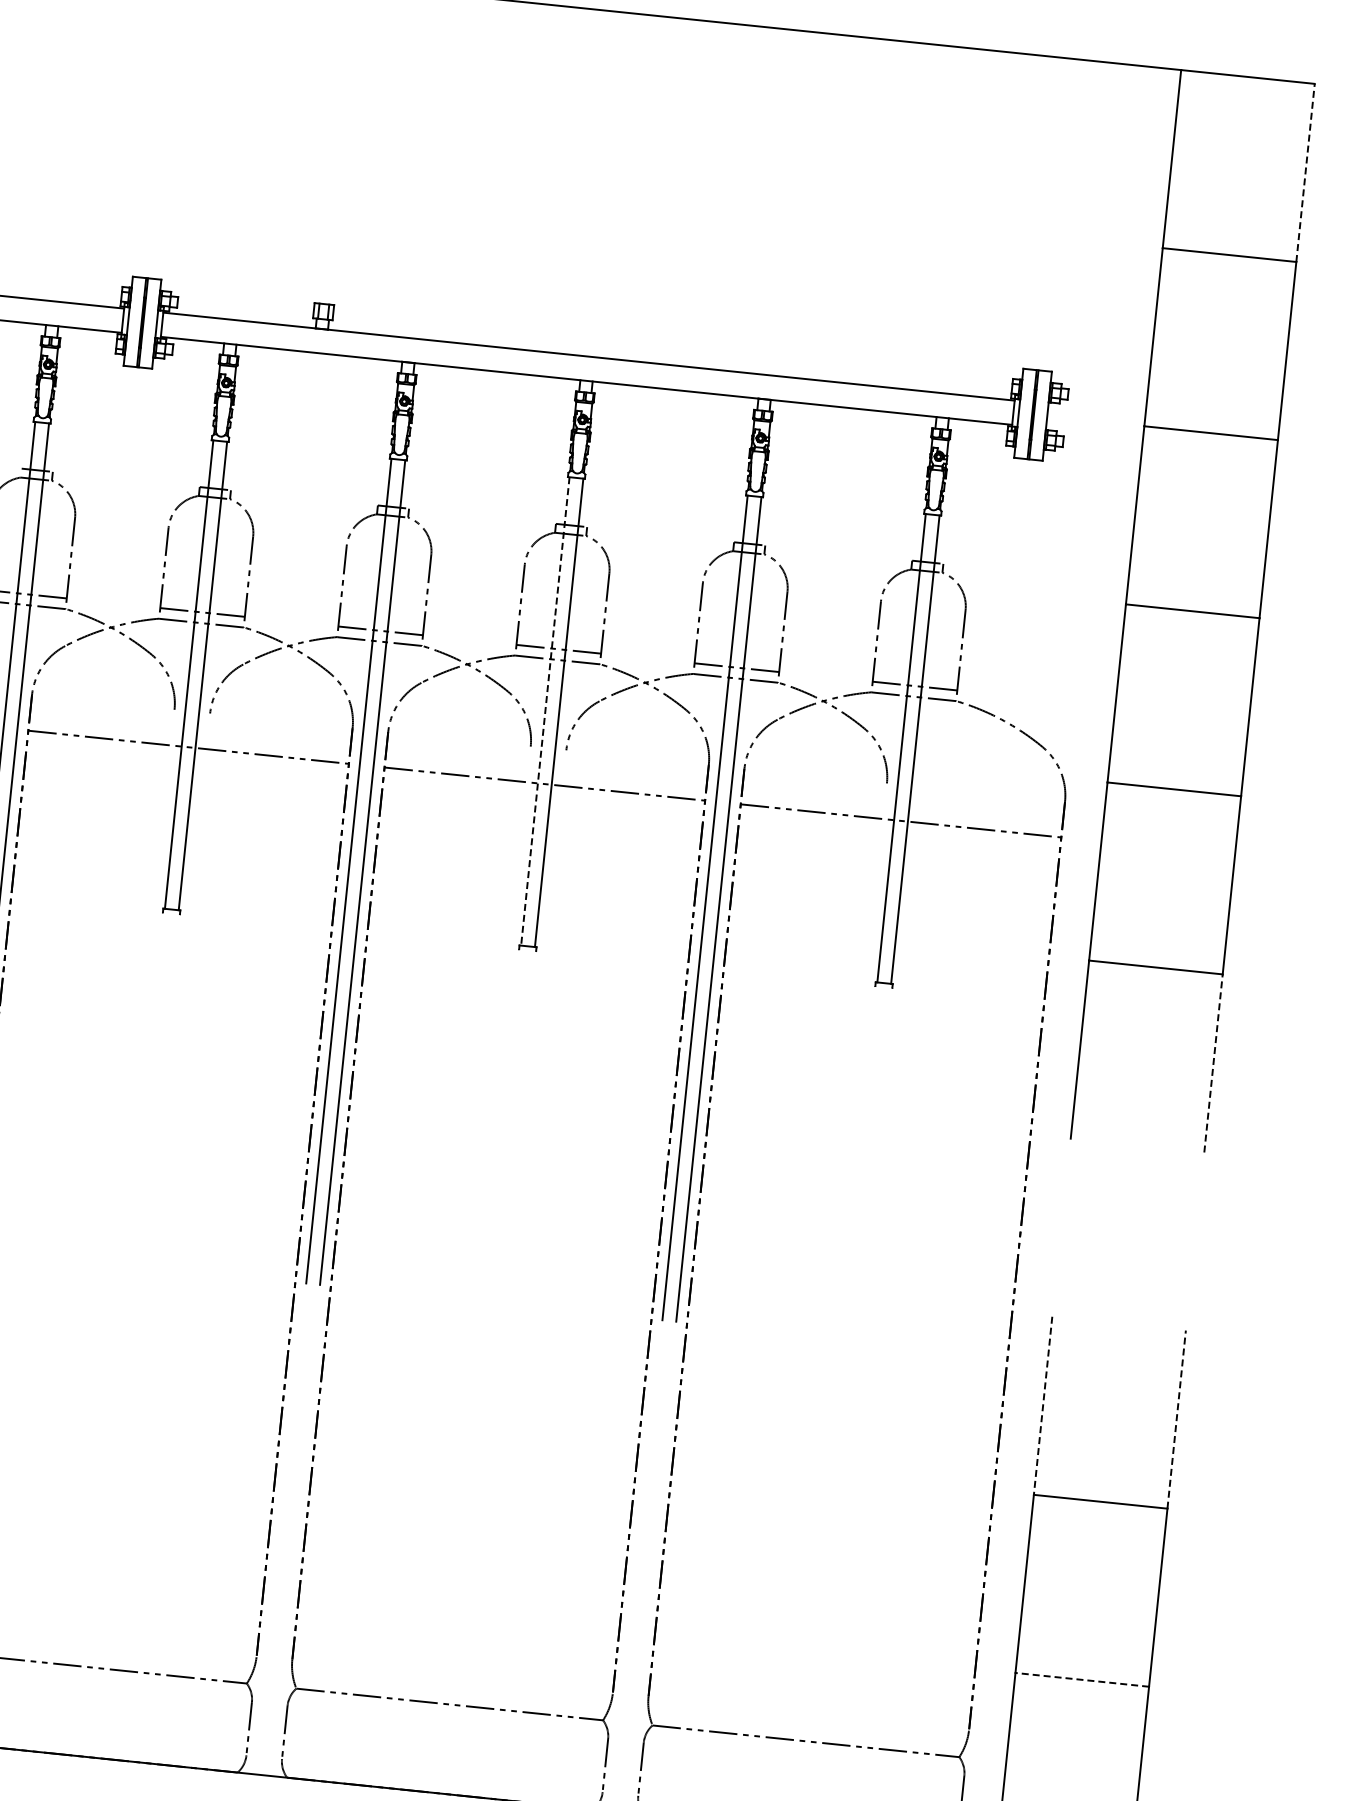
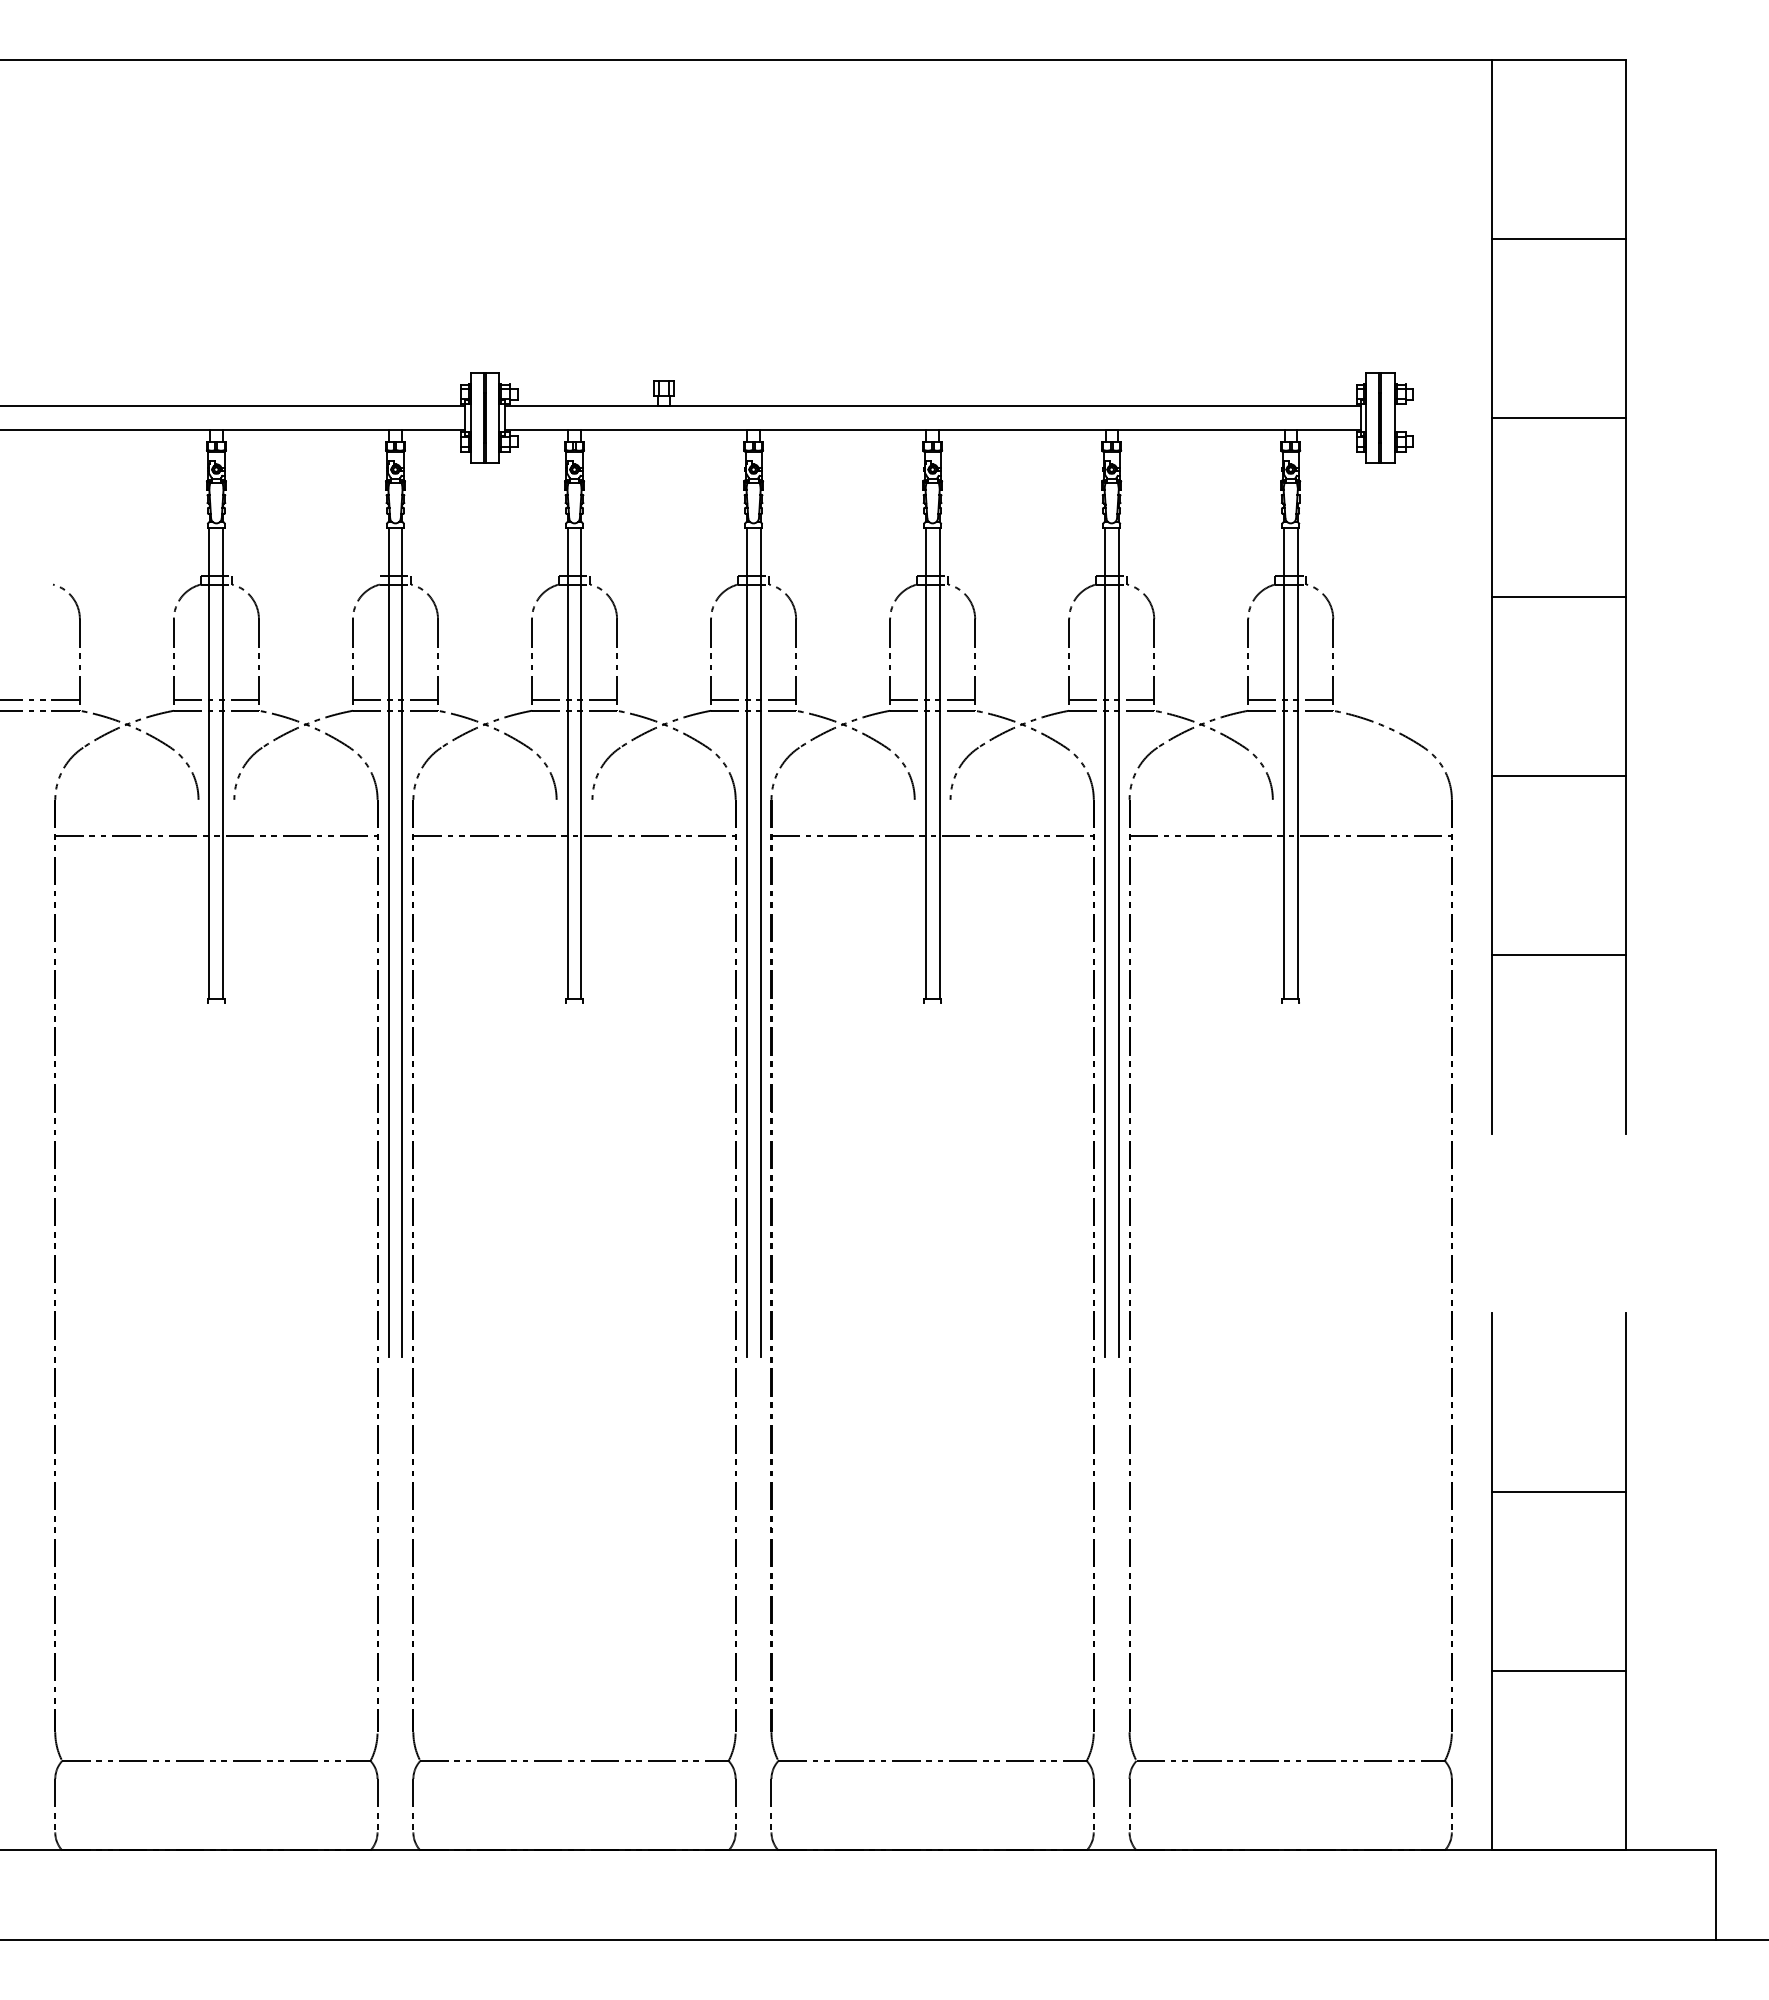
line: (1305, 172) -> (1626, 149), dashed -> solid
line: (545, 711) -> (925, 763), dashed -> solid
line: (1213, 1063) -> (1626, 1044), dashed -> solid
line: (1043, 1405) -> (1492, 1402), dashed -> solid
line: (1176, 1419) -> (1626, 1402), dashed -> solid
line: (1081, 1679) -> (1558, 1671), dashed -> solid

